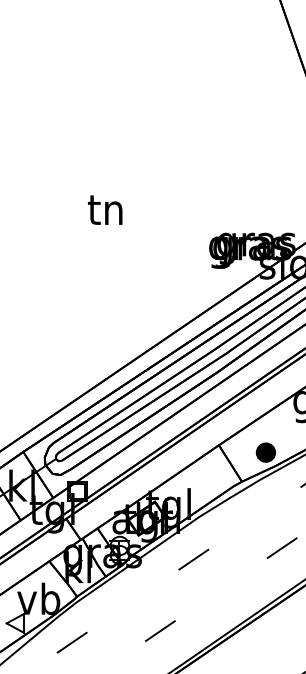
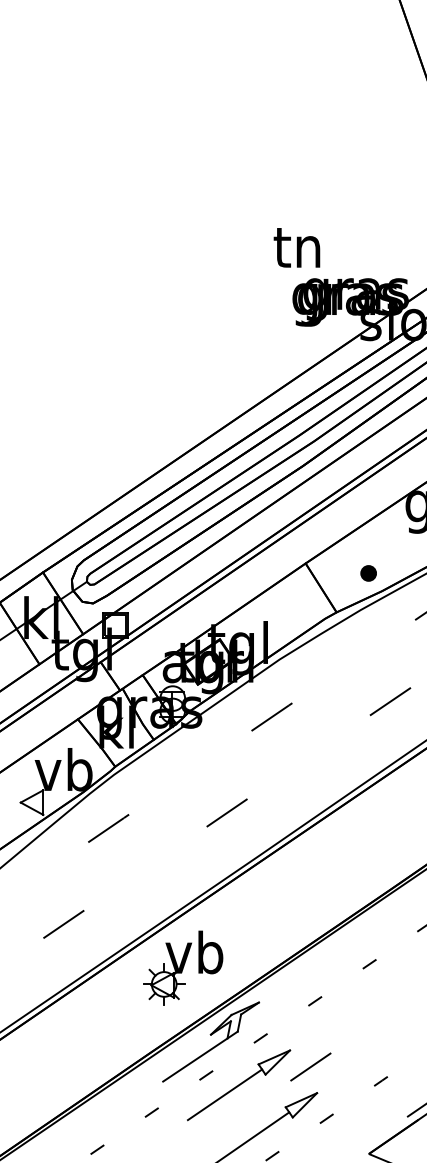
text: (104, 209) -> (296, 247), moved
part: (265, 452) -> (368, 573), size x0.6

